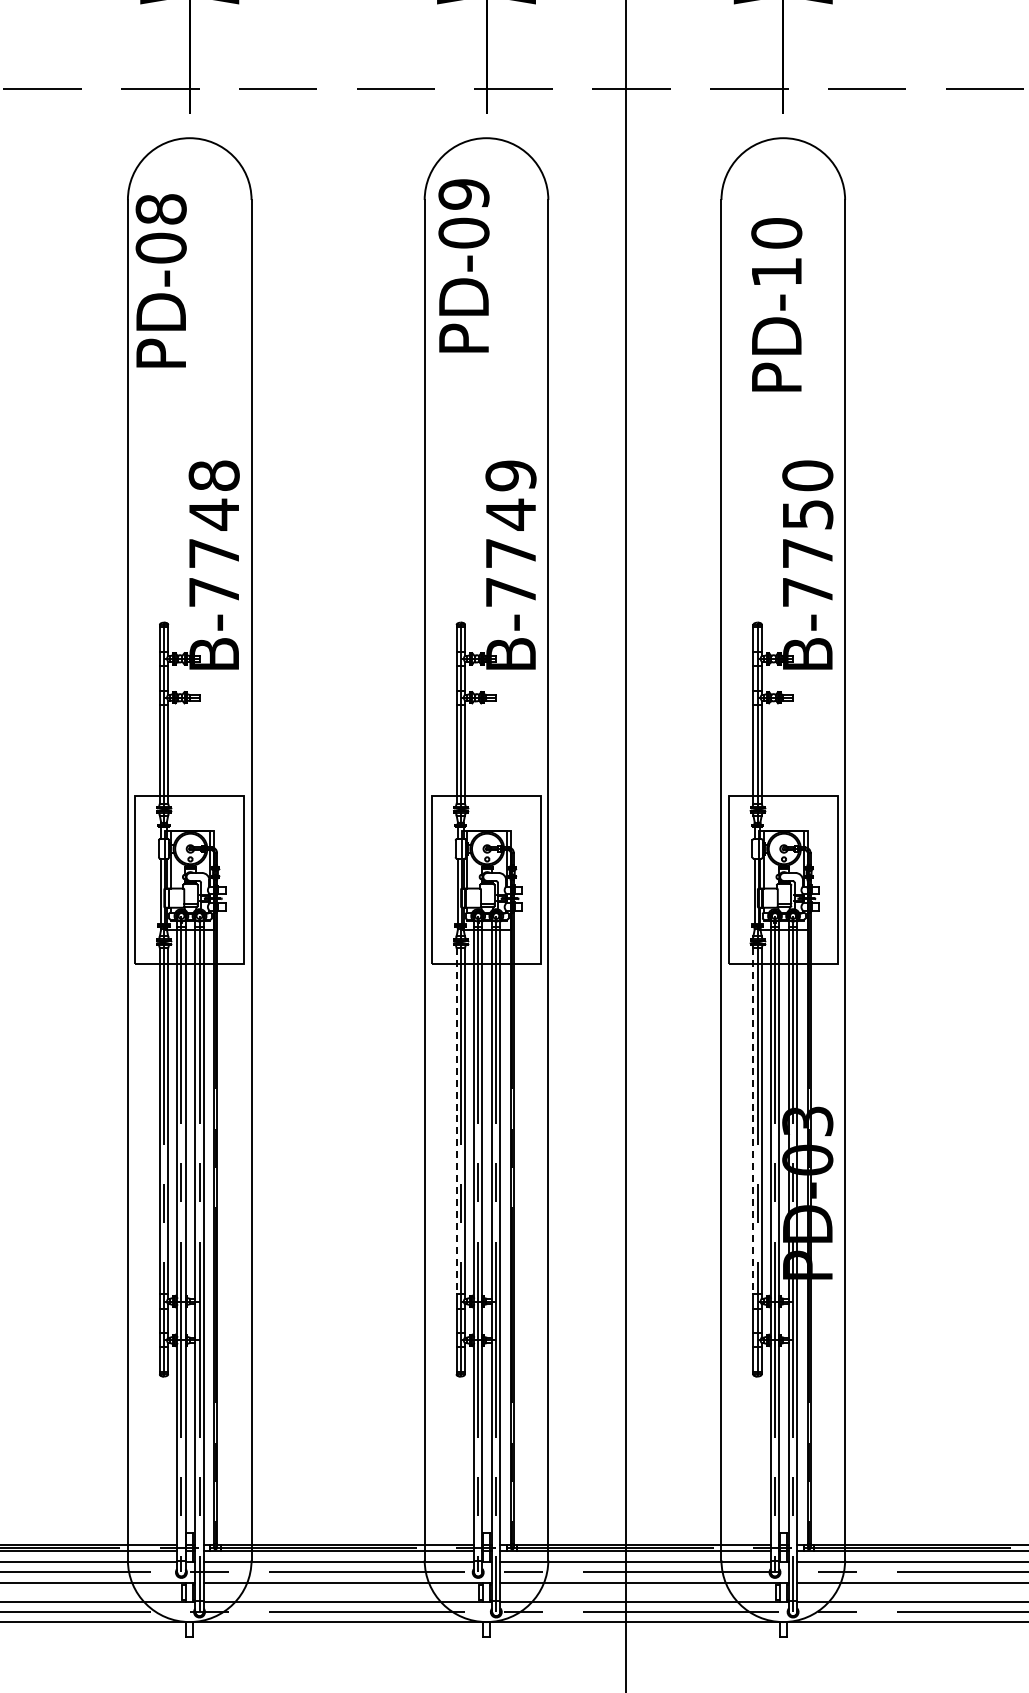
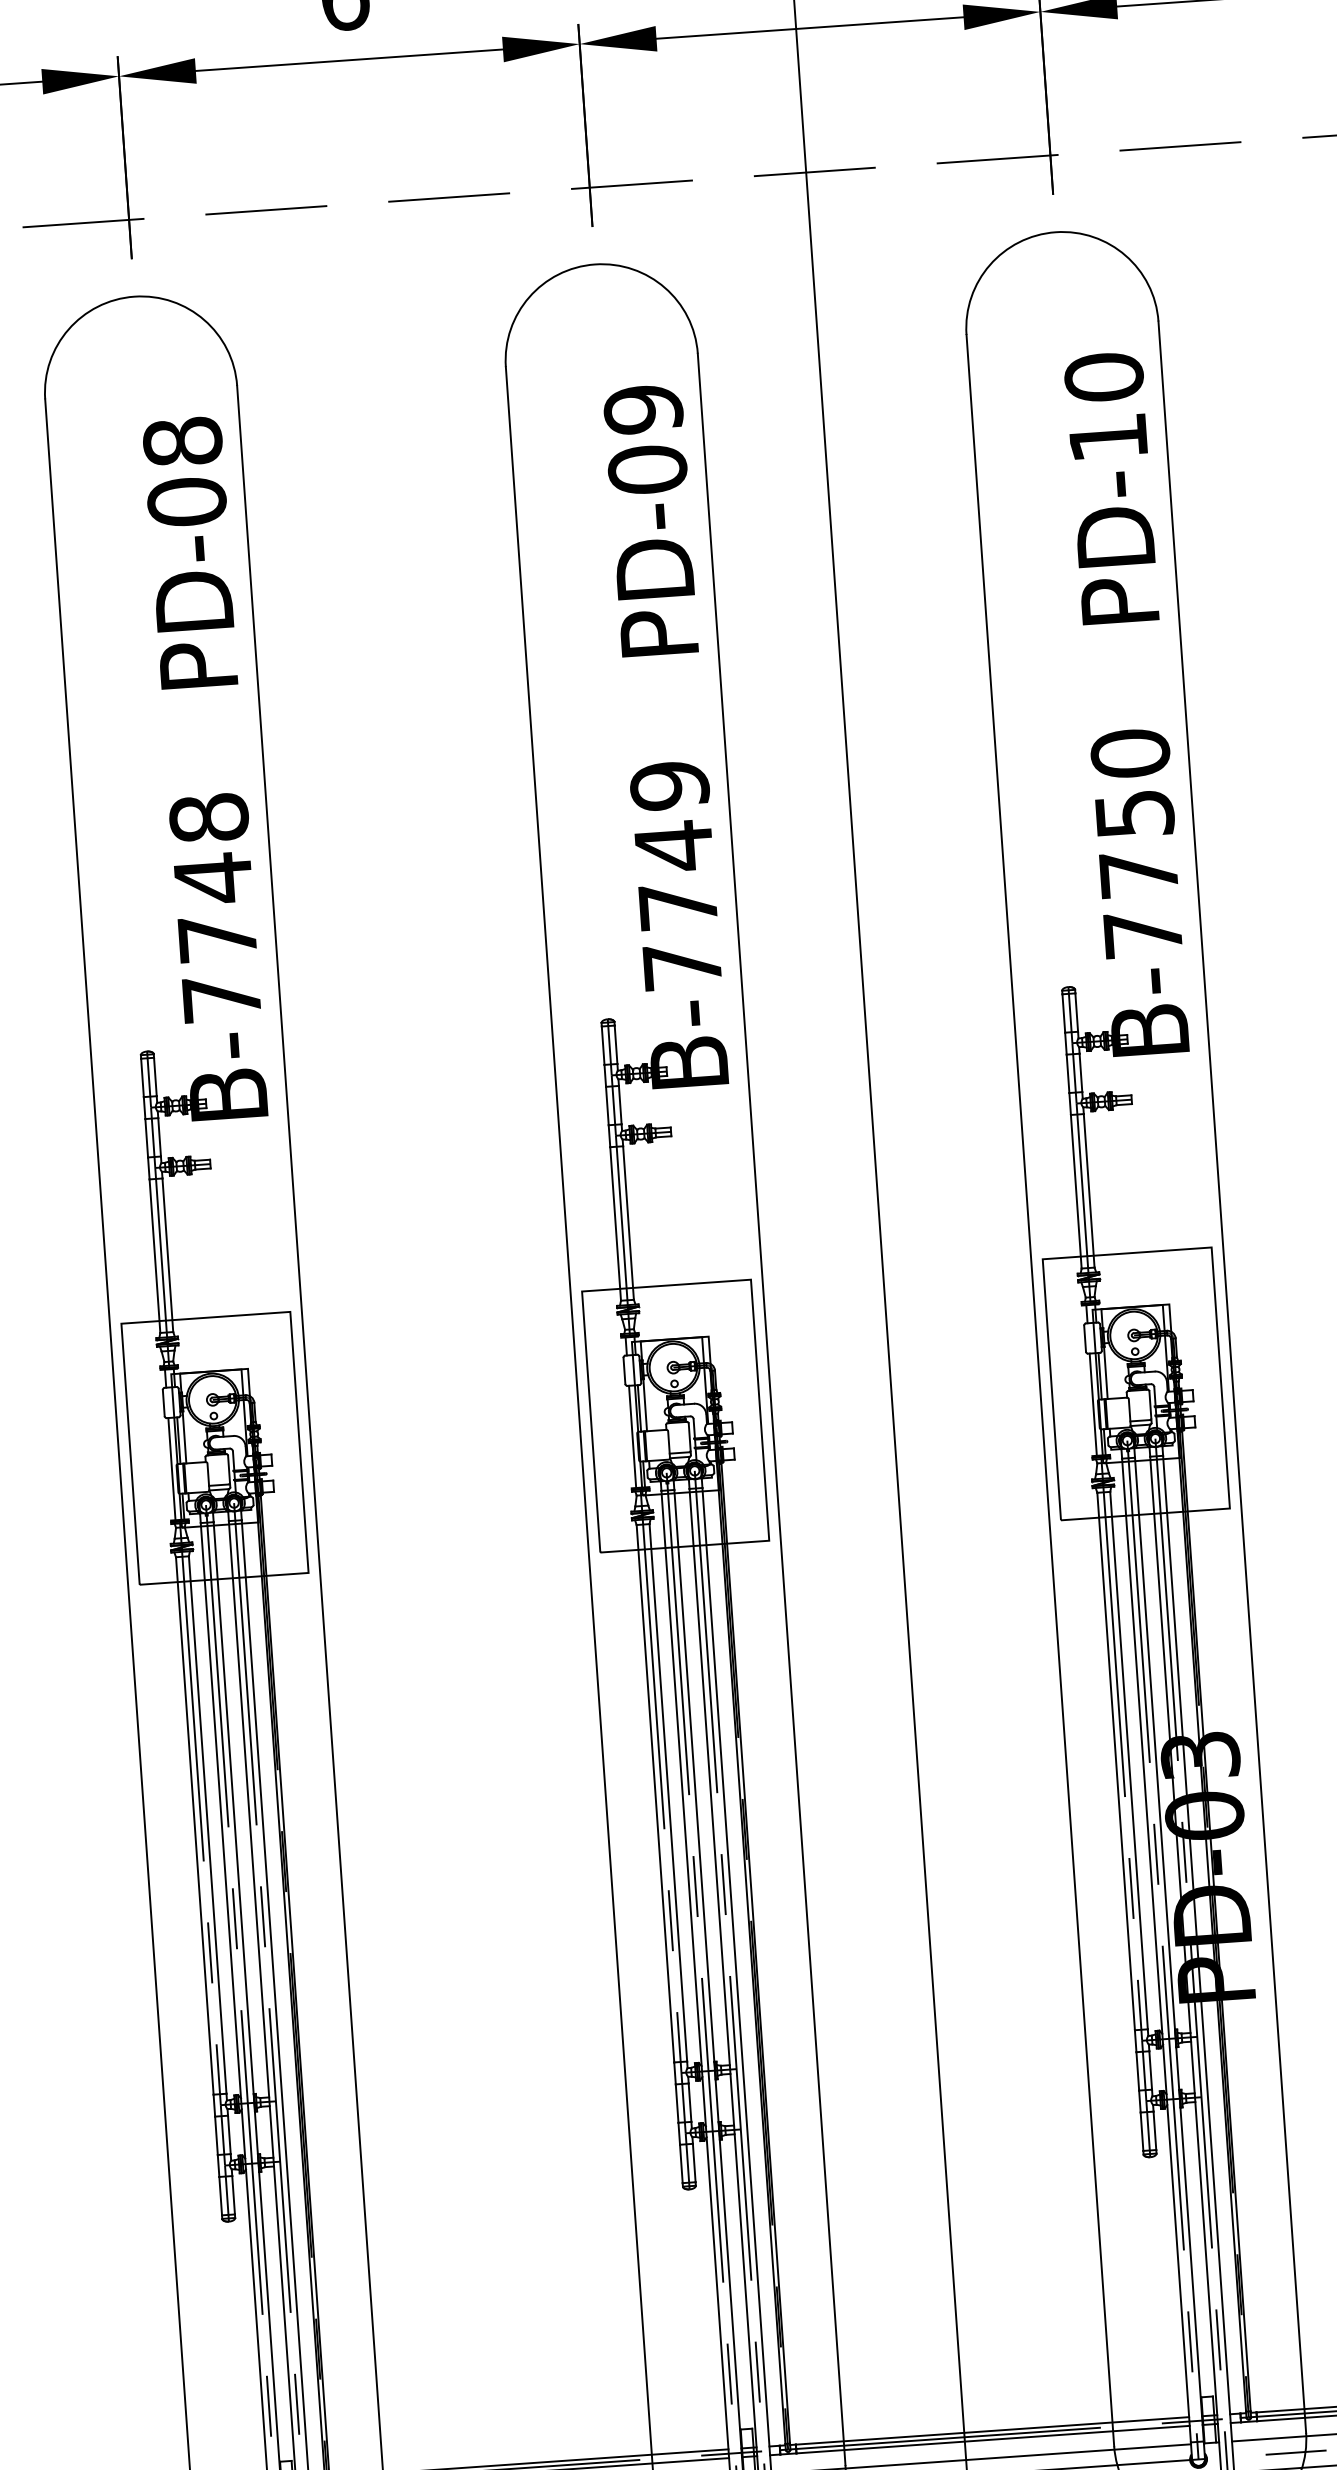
text: (463, 265) -> (650, 520), moved
text: (160, 280) -> (189, 552), moved
text: (776, 304) -> (1111, 487), moved
line: (456, 1121) -> (655, 1794), dashed -> solid
line: (753, 1121) -> (1116, 1761), dashed -> solid

